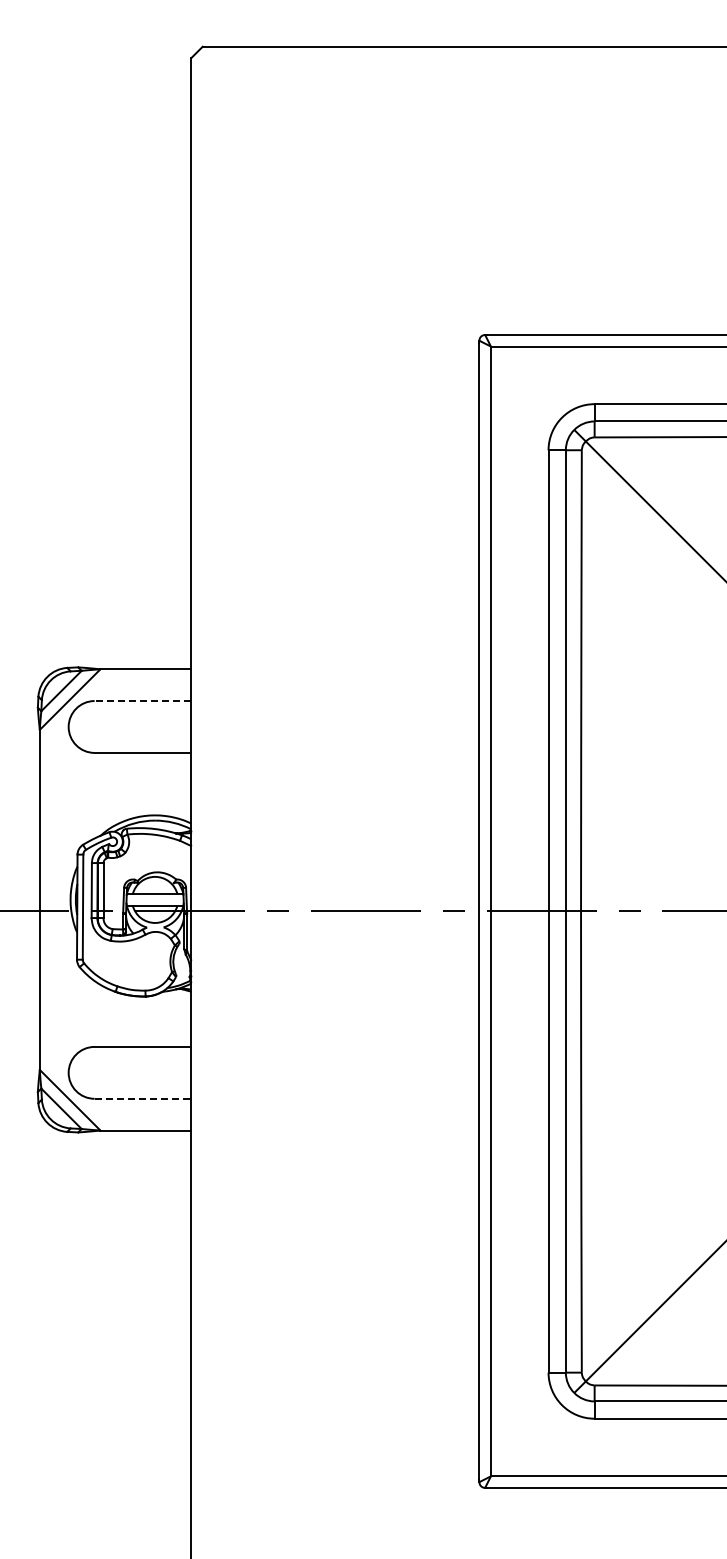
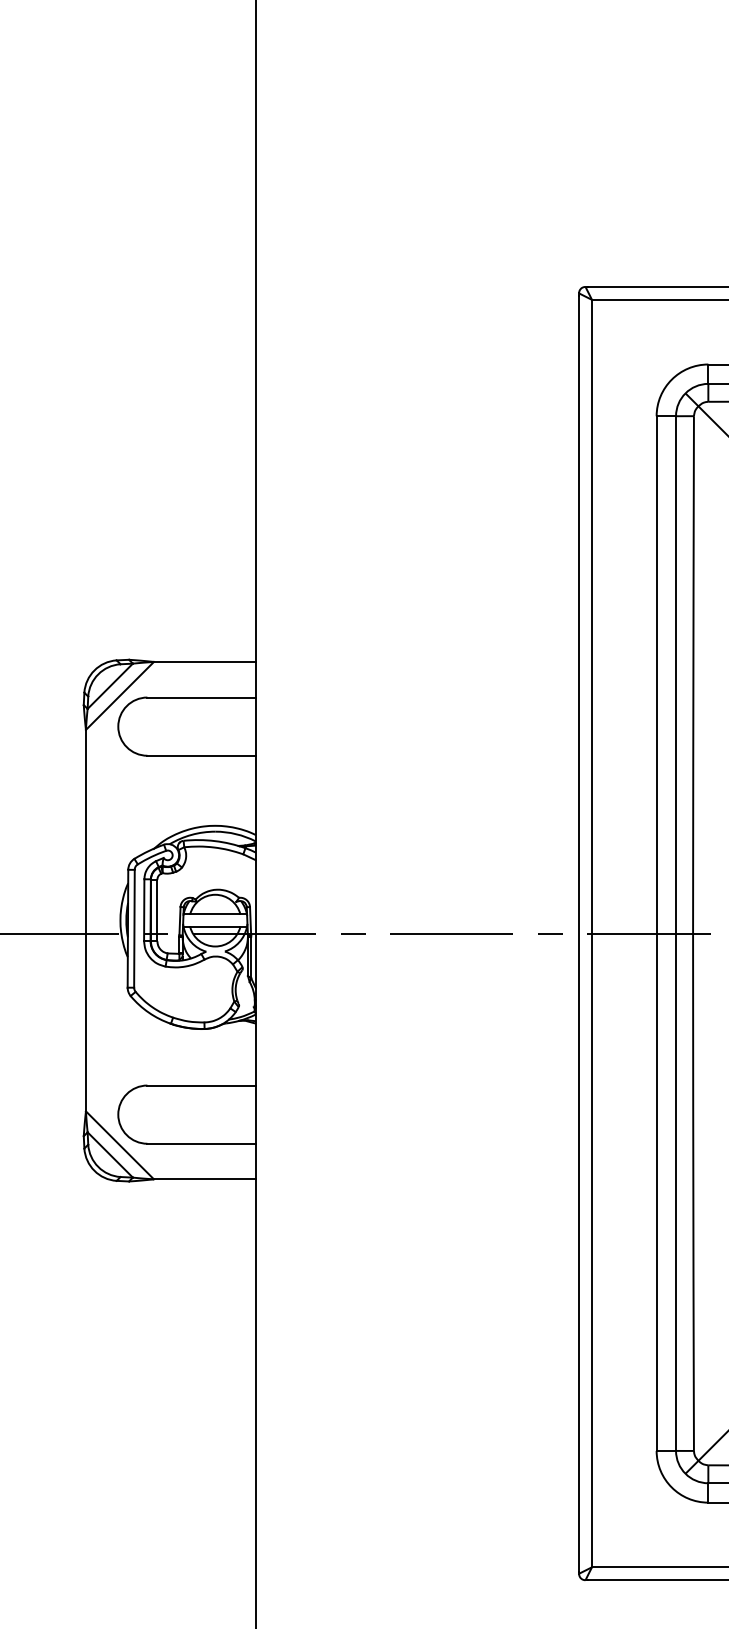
line: (142, 701) -> (201, 698), dashed -> solid
line: (143, 1098) -> (202, 1143), dashed -> solid

